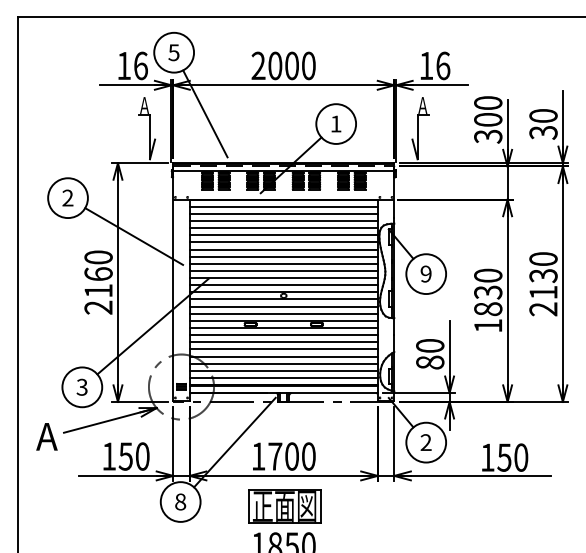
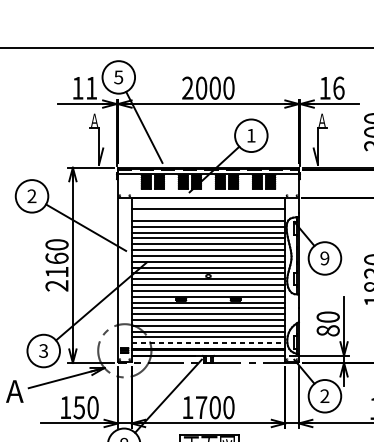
text: (140, 65) -> (91, 87), 16 -> 11
line: (283, 206) -> (208, 203), removed
line: (283, 221) -> (208, 215), removed
line: (283, 377) -> (208, 342), solid -> dashed

